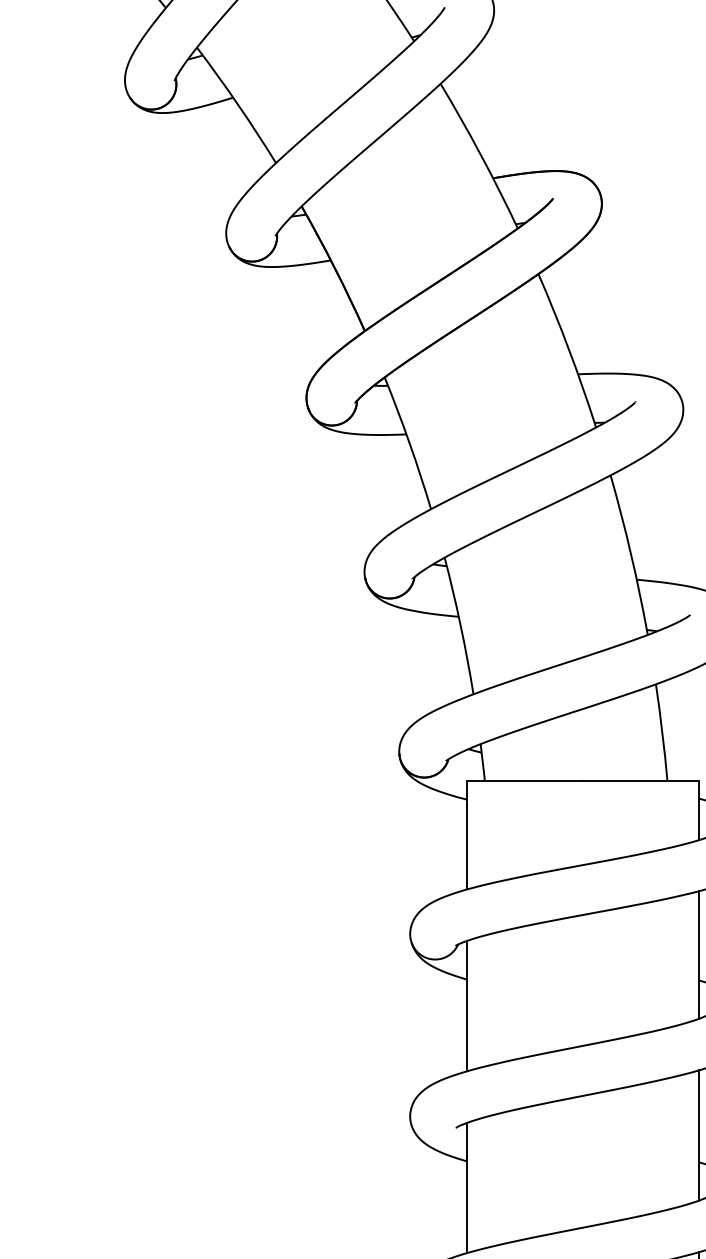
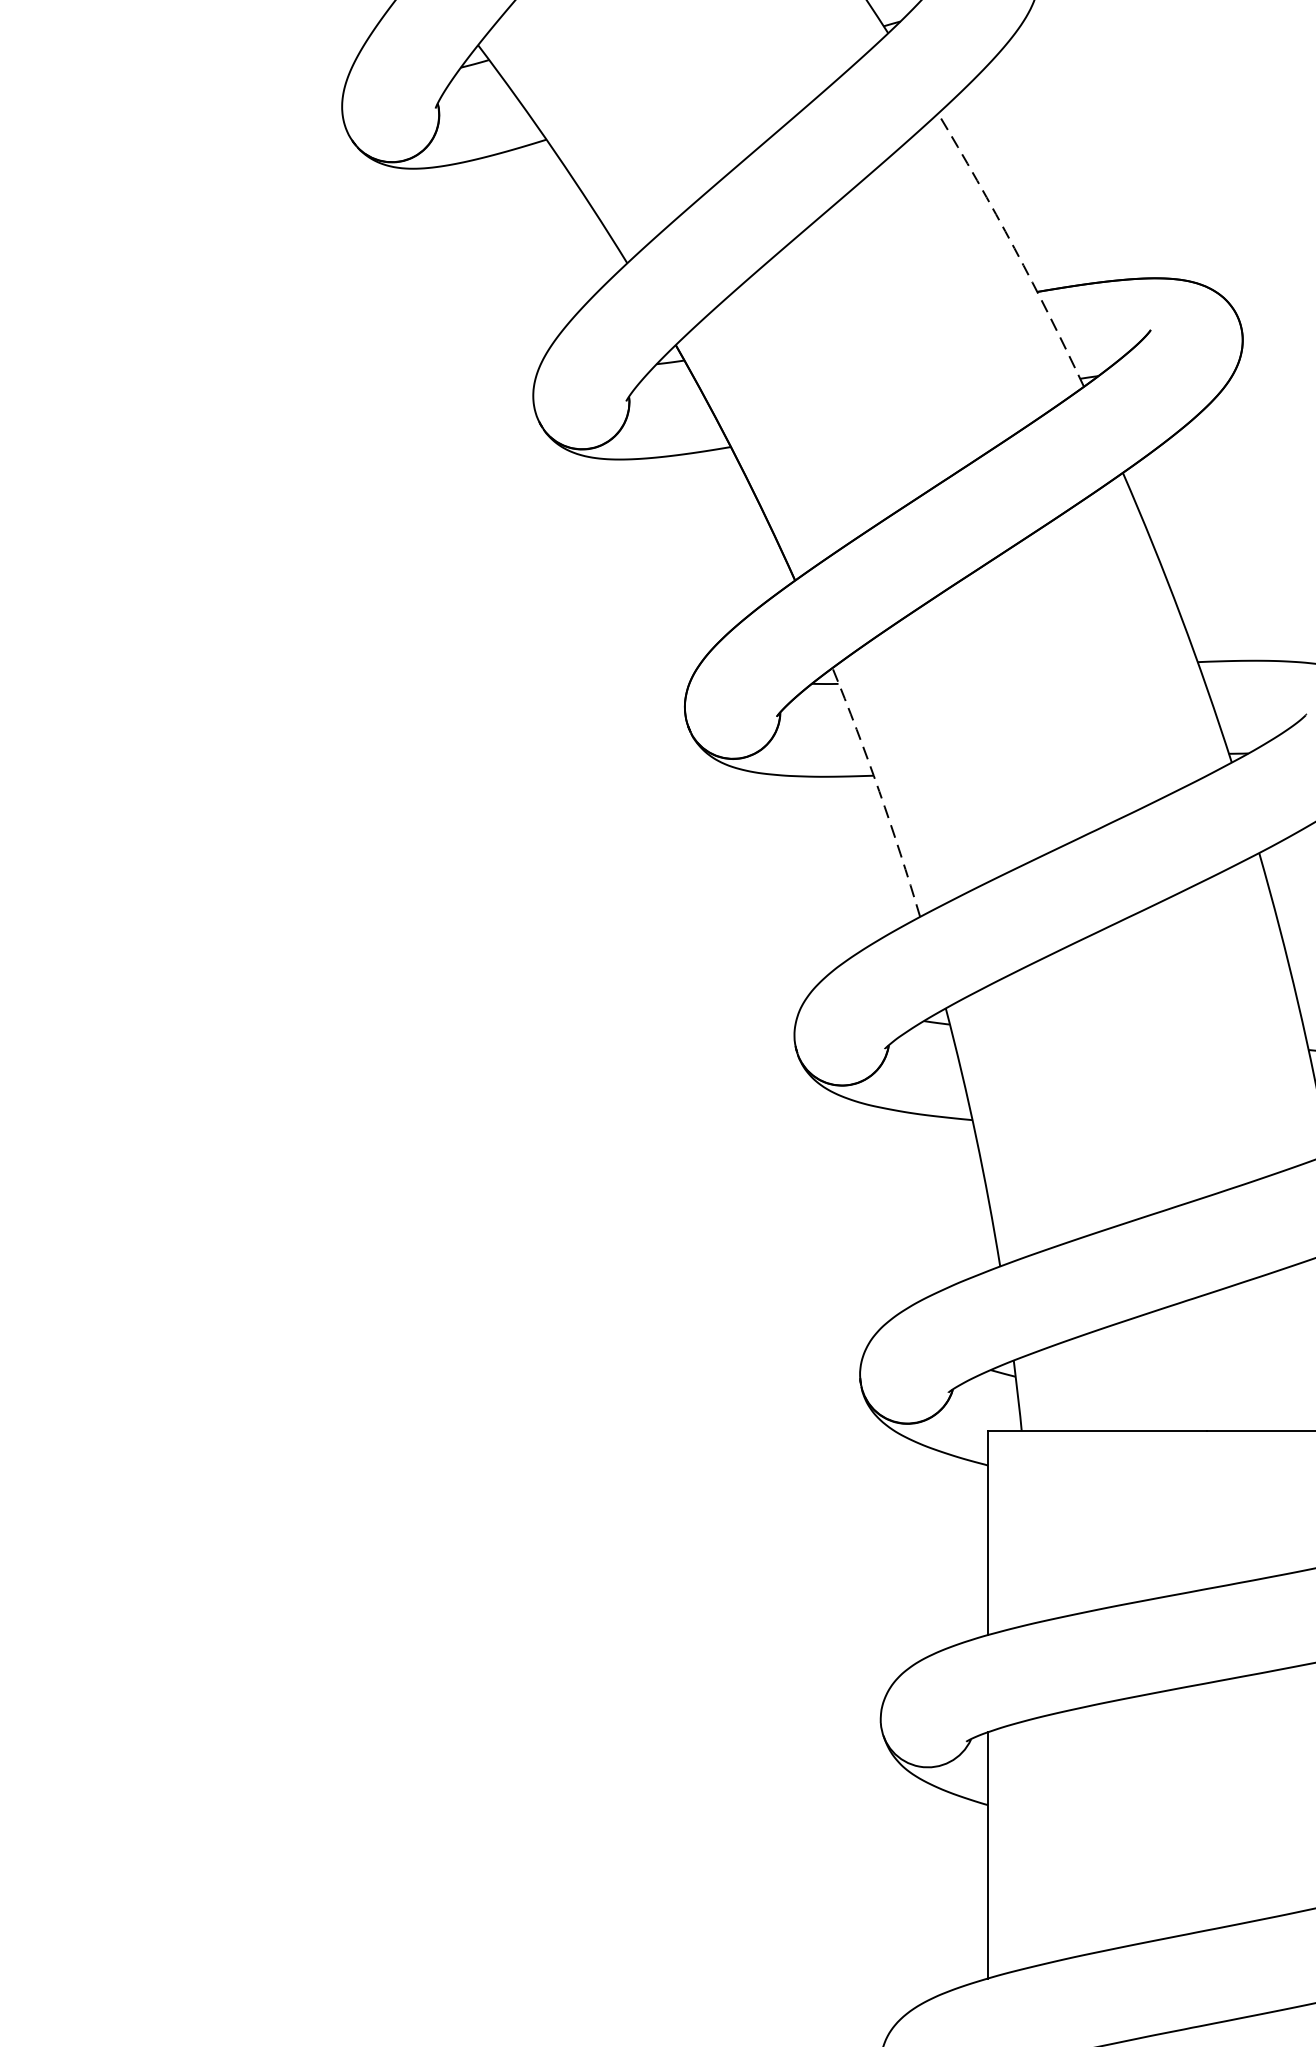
arc: (481, 155) -> (1015, 248), solid -> dashed
arc: (409, 442) -> (879, 790), solid -> dashed

